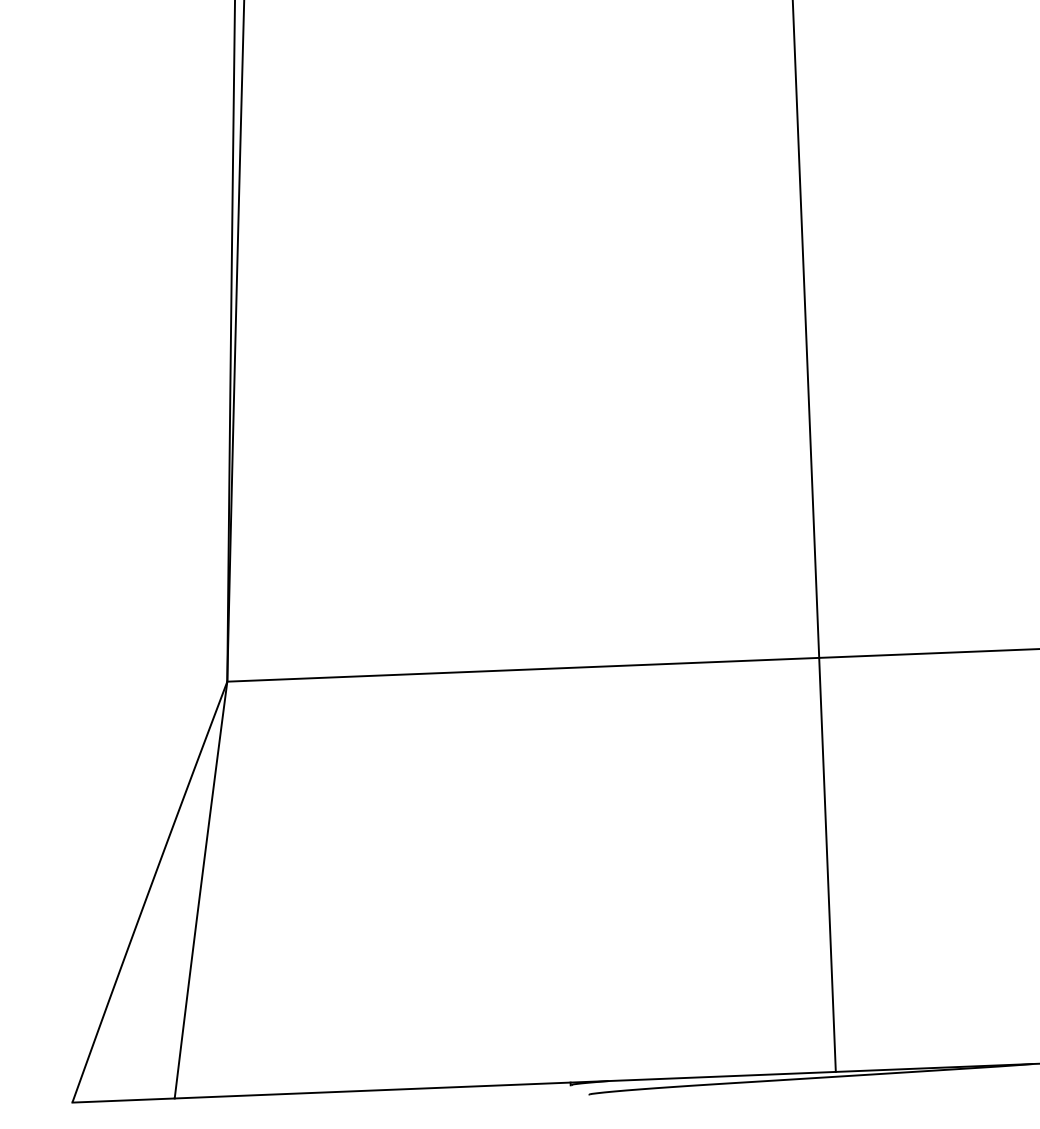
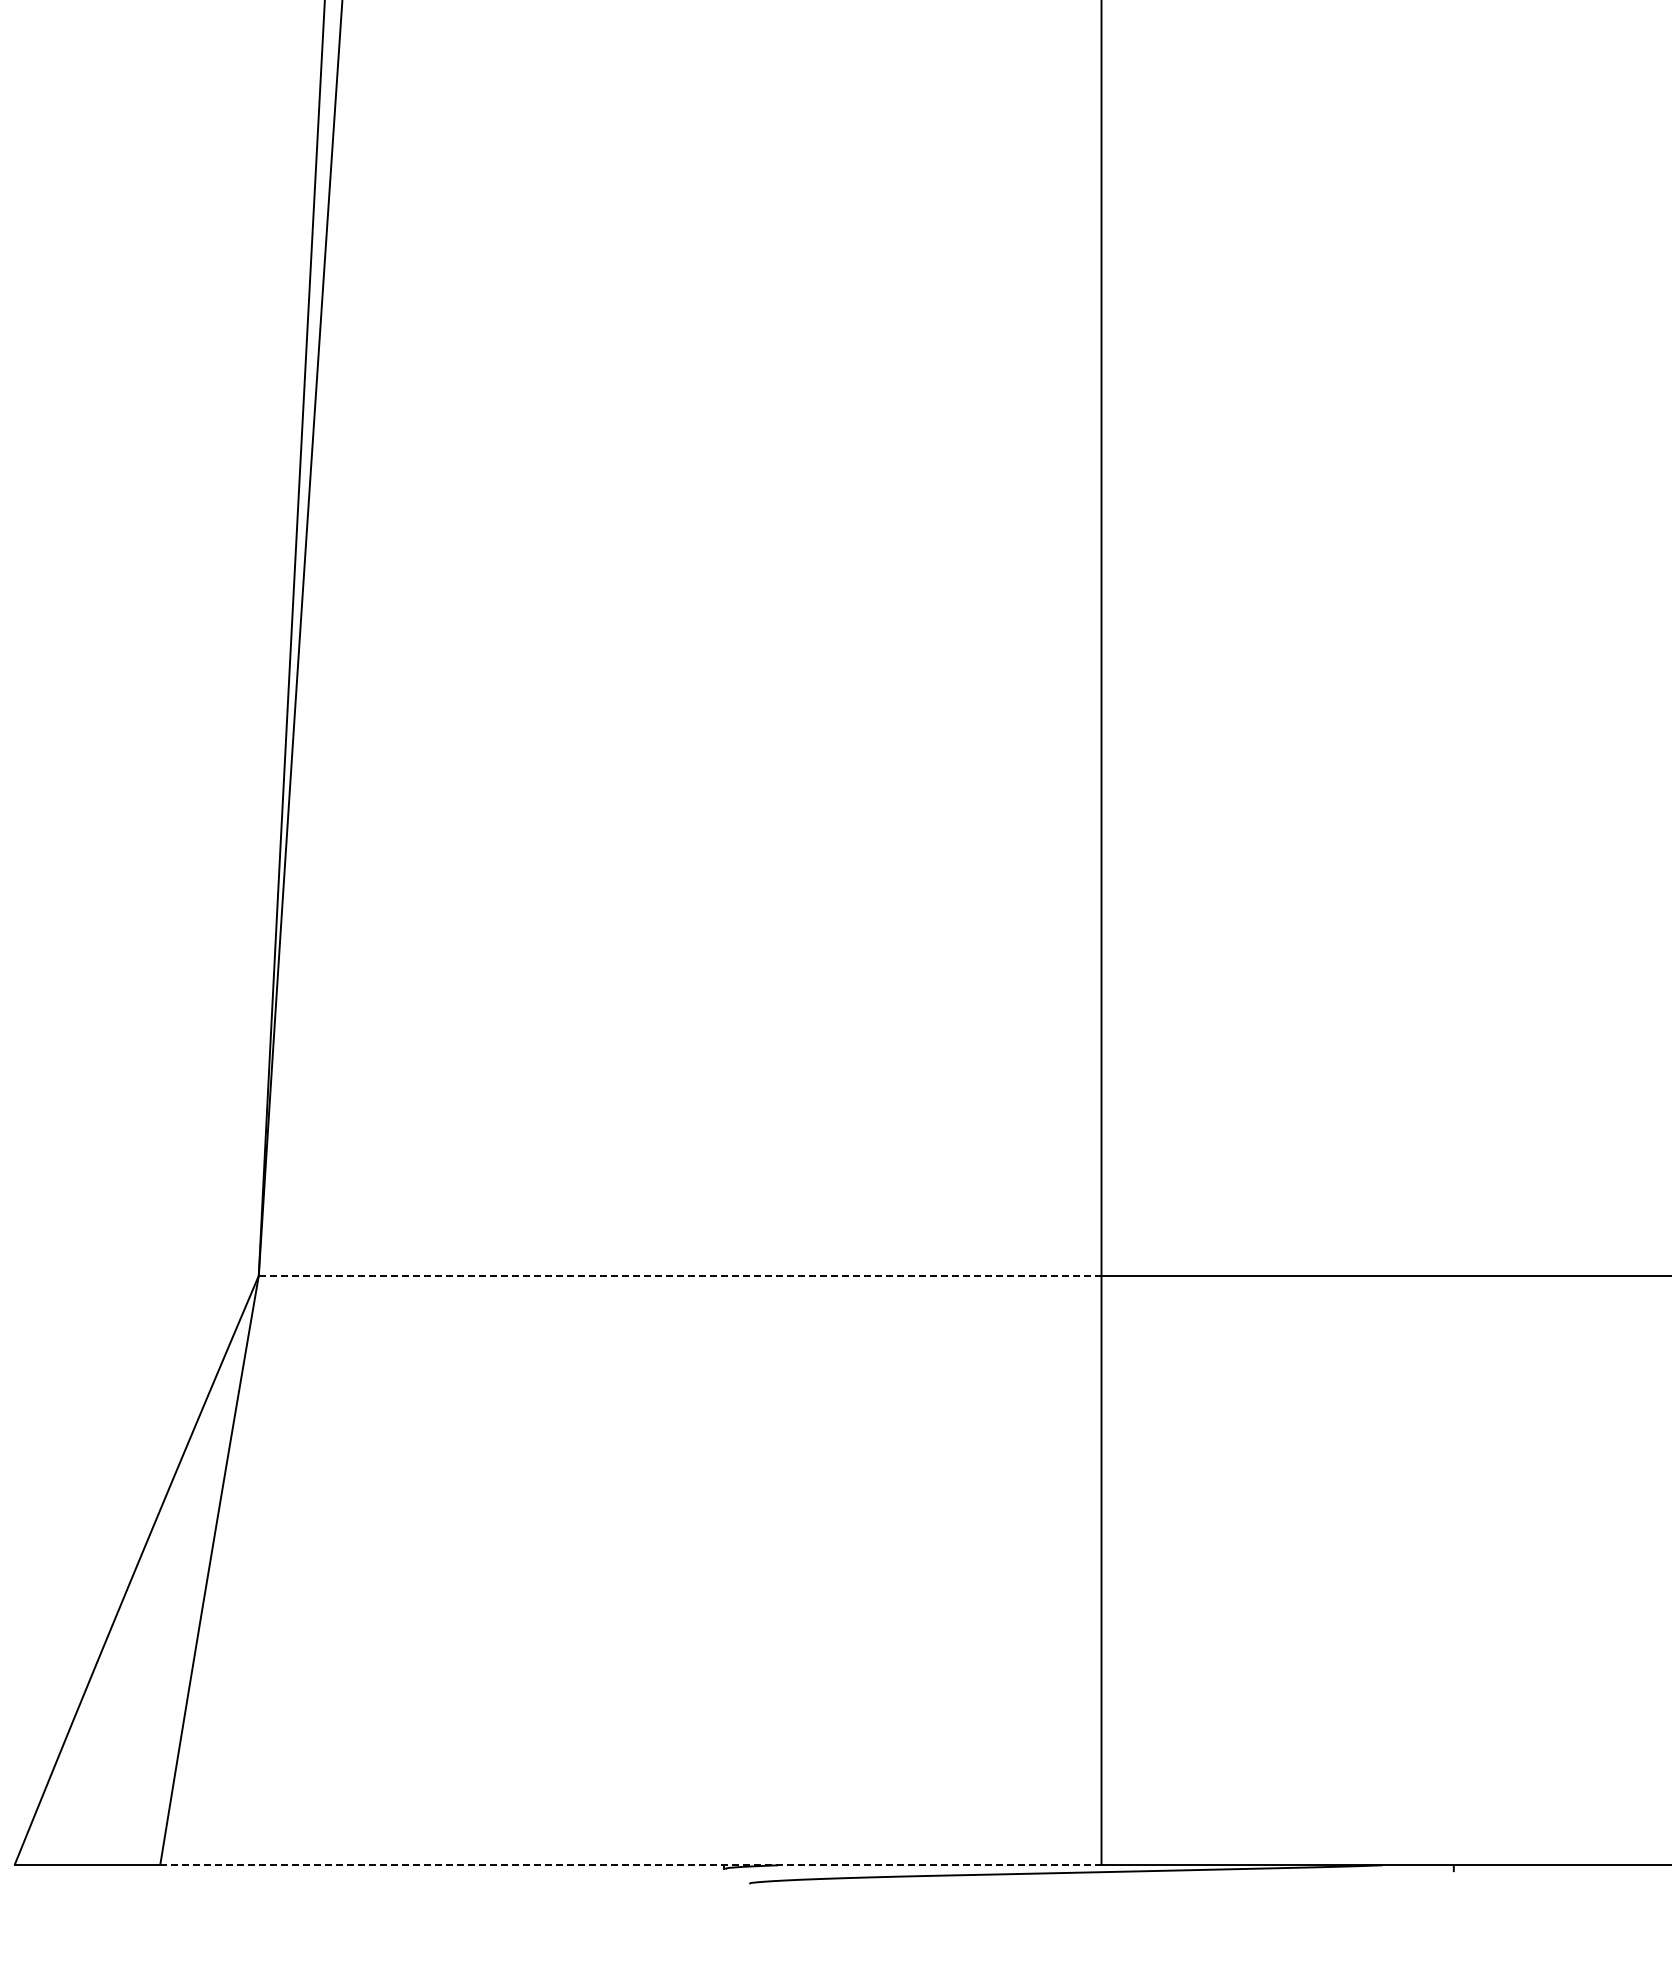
line: (522, 669) -> (679, 1275), solid -> dashed
line: (505, 1085) -> (630, 1865), solid -> dashed

